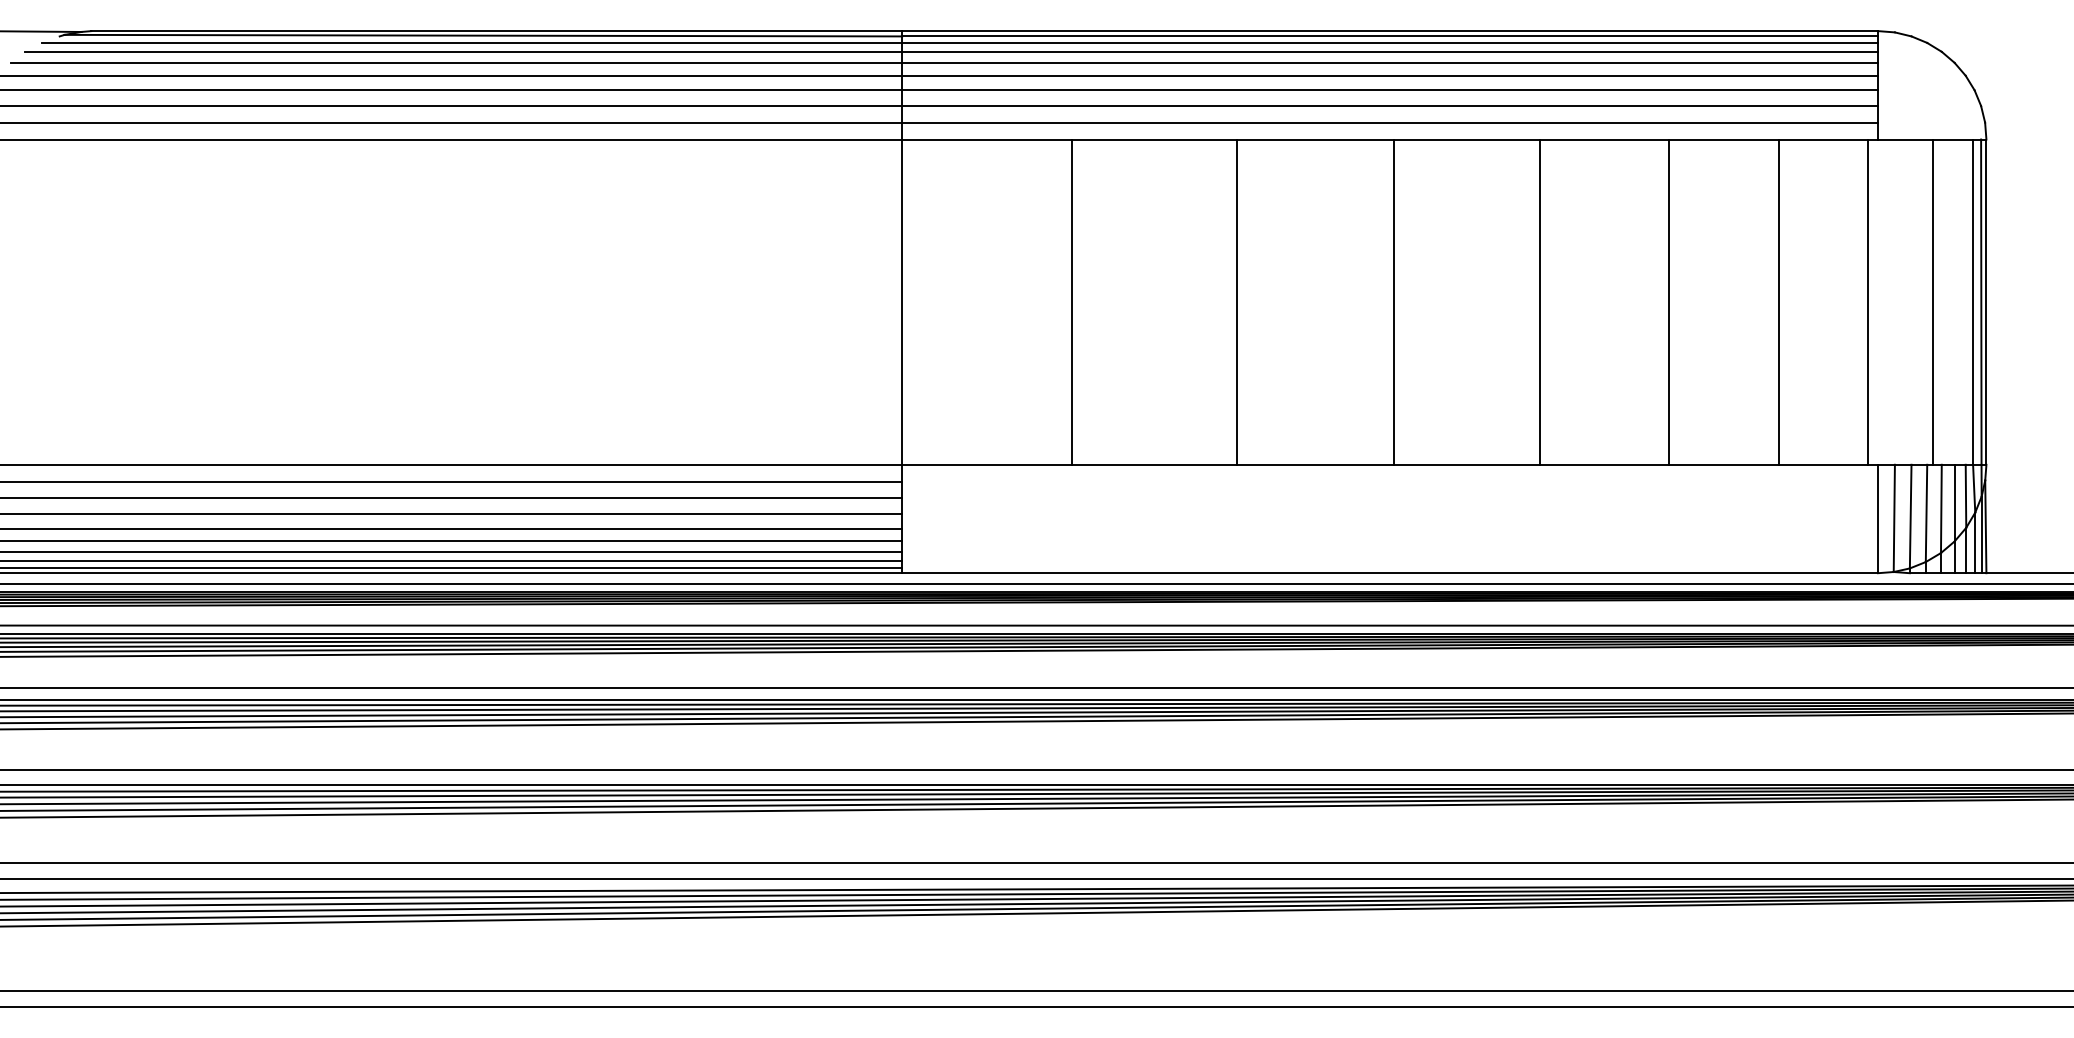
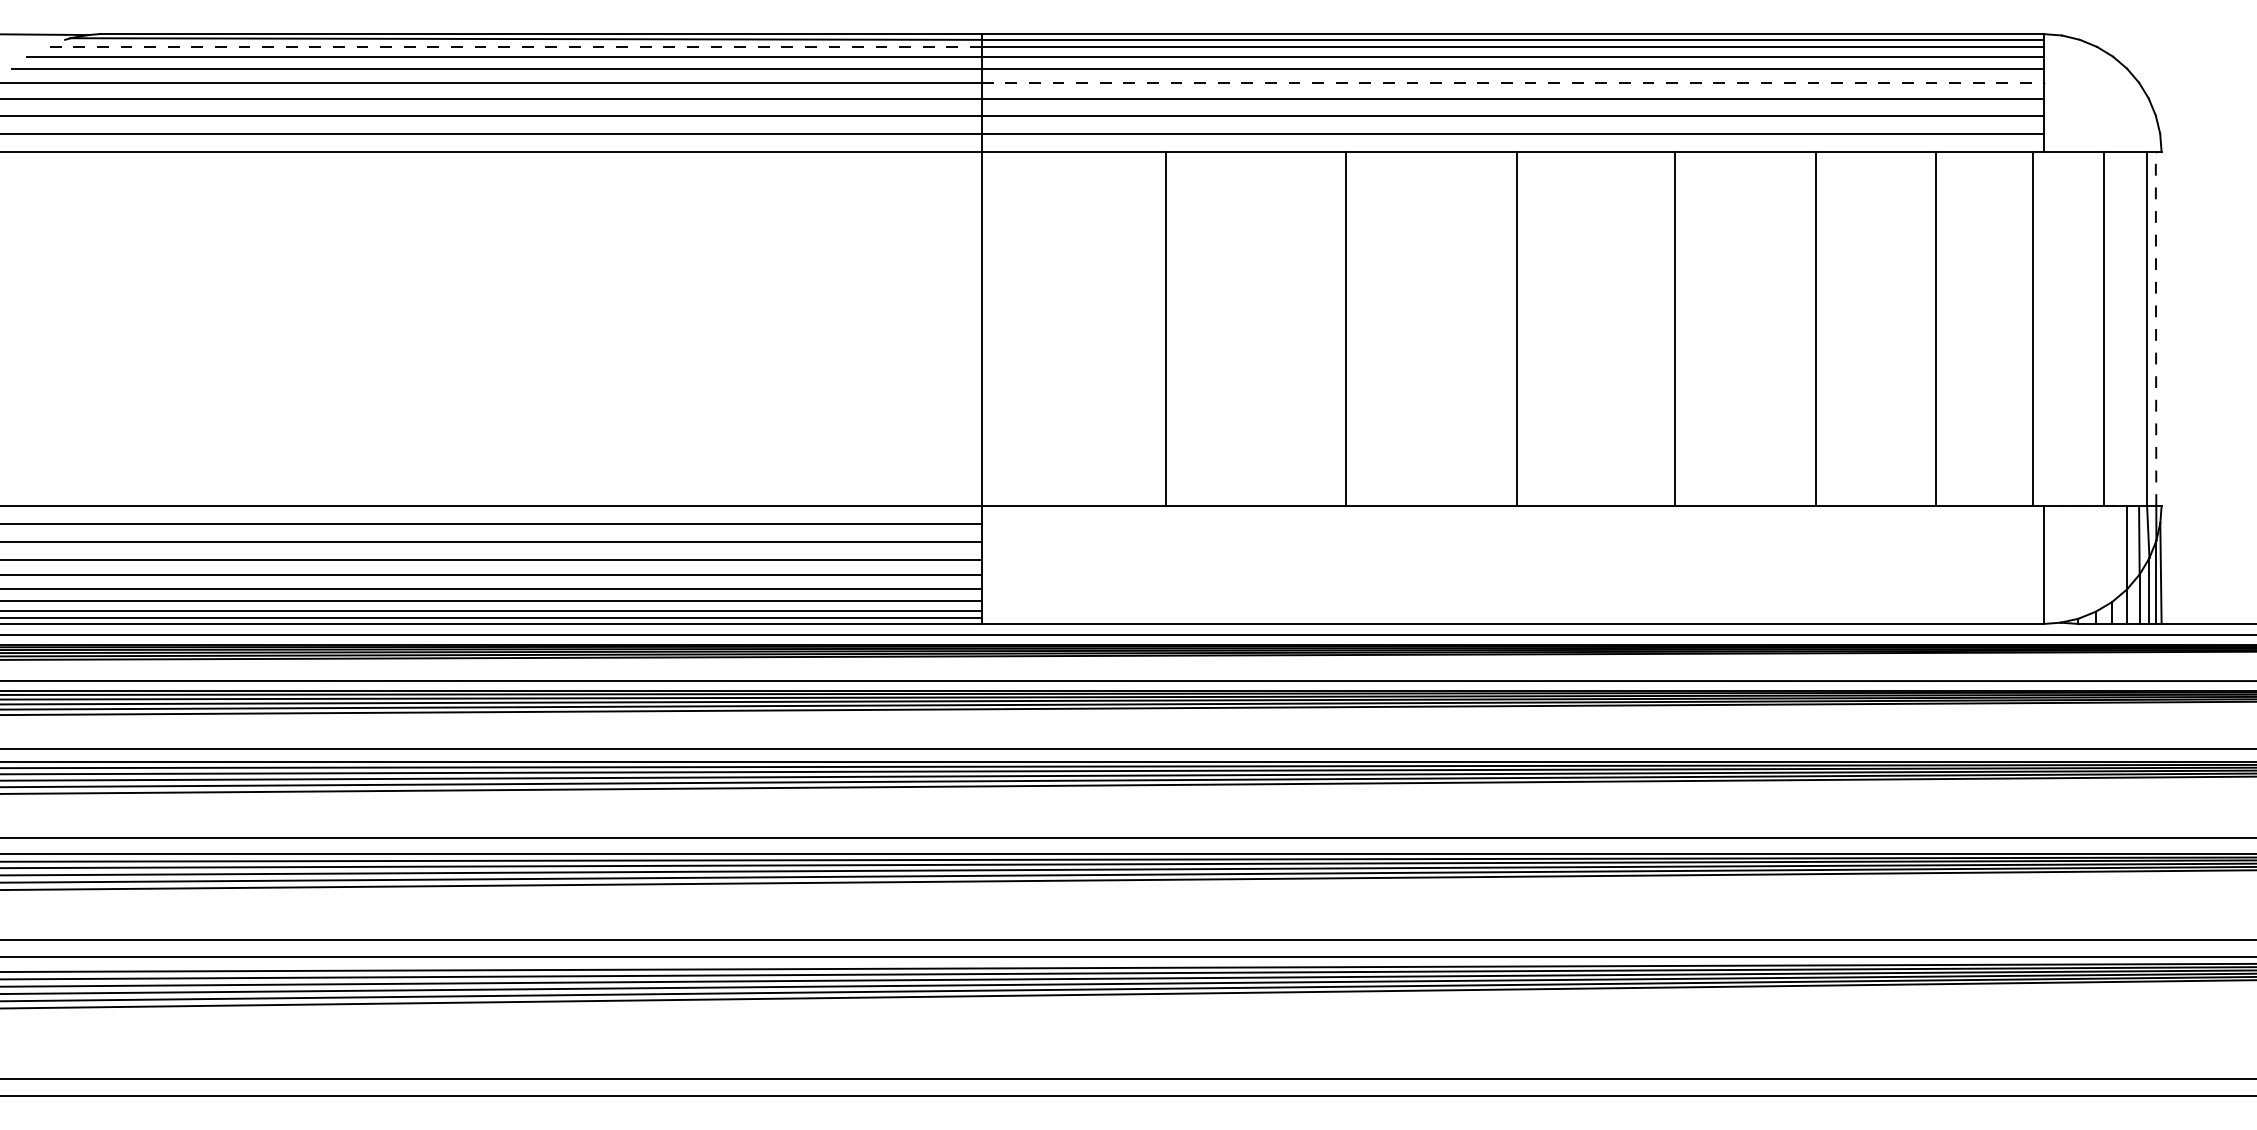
line: (471, 42) -> (513, 46), solid -> dashed
line: (1389, 75) -> (1512, 82), solid -> dashed
line: (1981, 302) -> (2156, 329), solid -> dashed
line: (1986, 302) -> (2161, 329), removed
line: (1941, 509) -> (2112, 554), removed
line: (1926, 513) -> (2096, 558), removed
line: (1910, 516) -> (2079, 562), removed
line: (1894, 518) -> (2061, 564), removed

